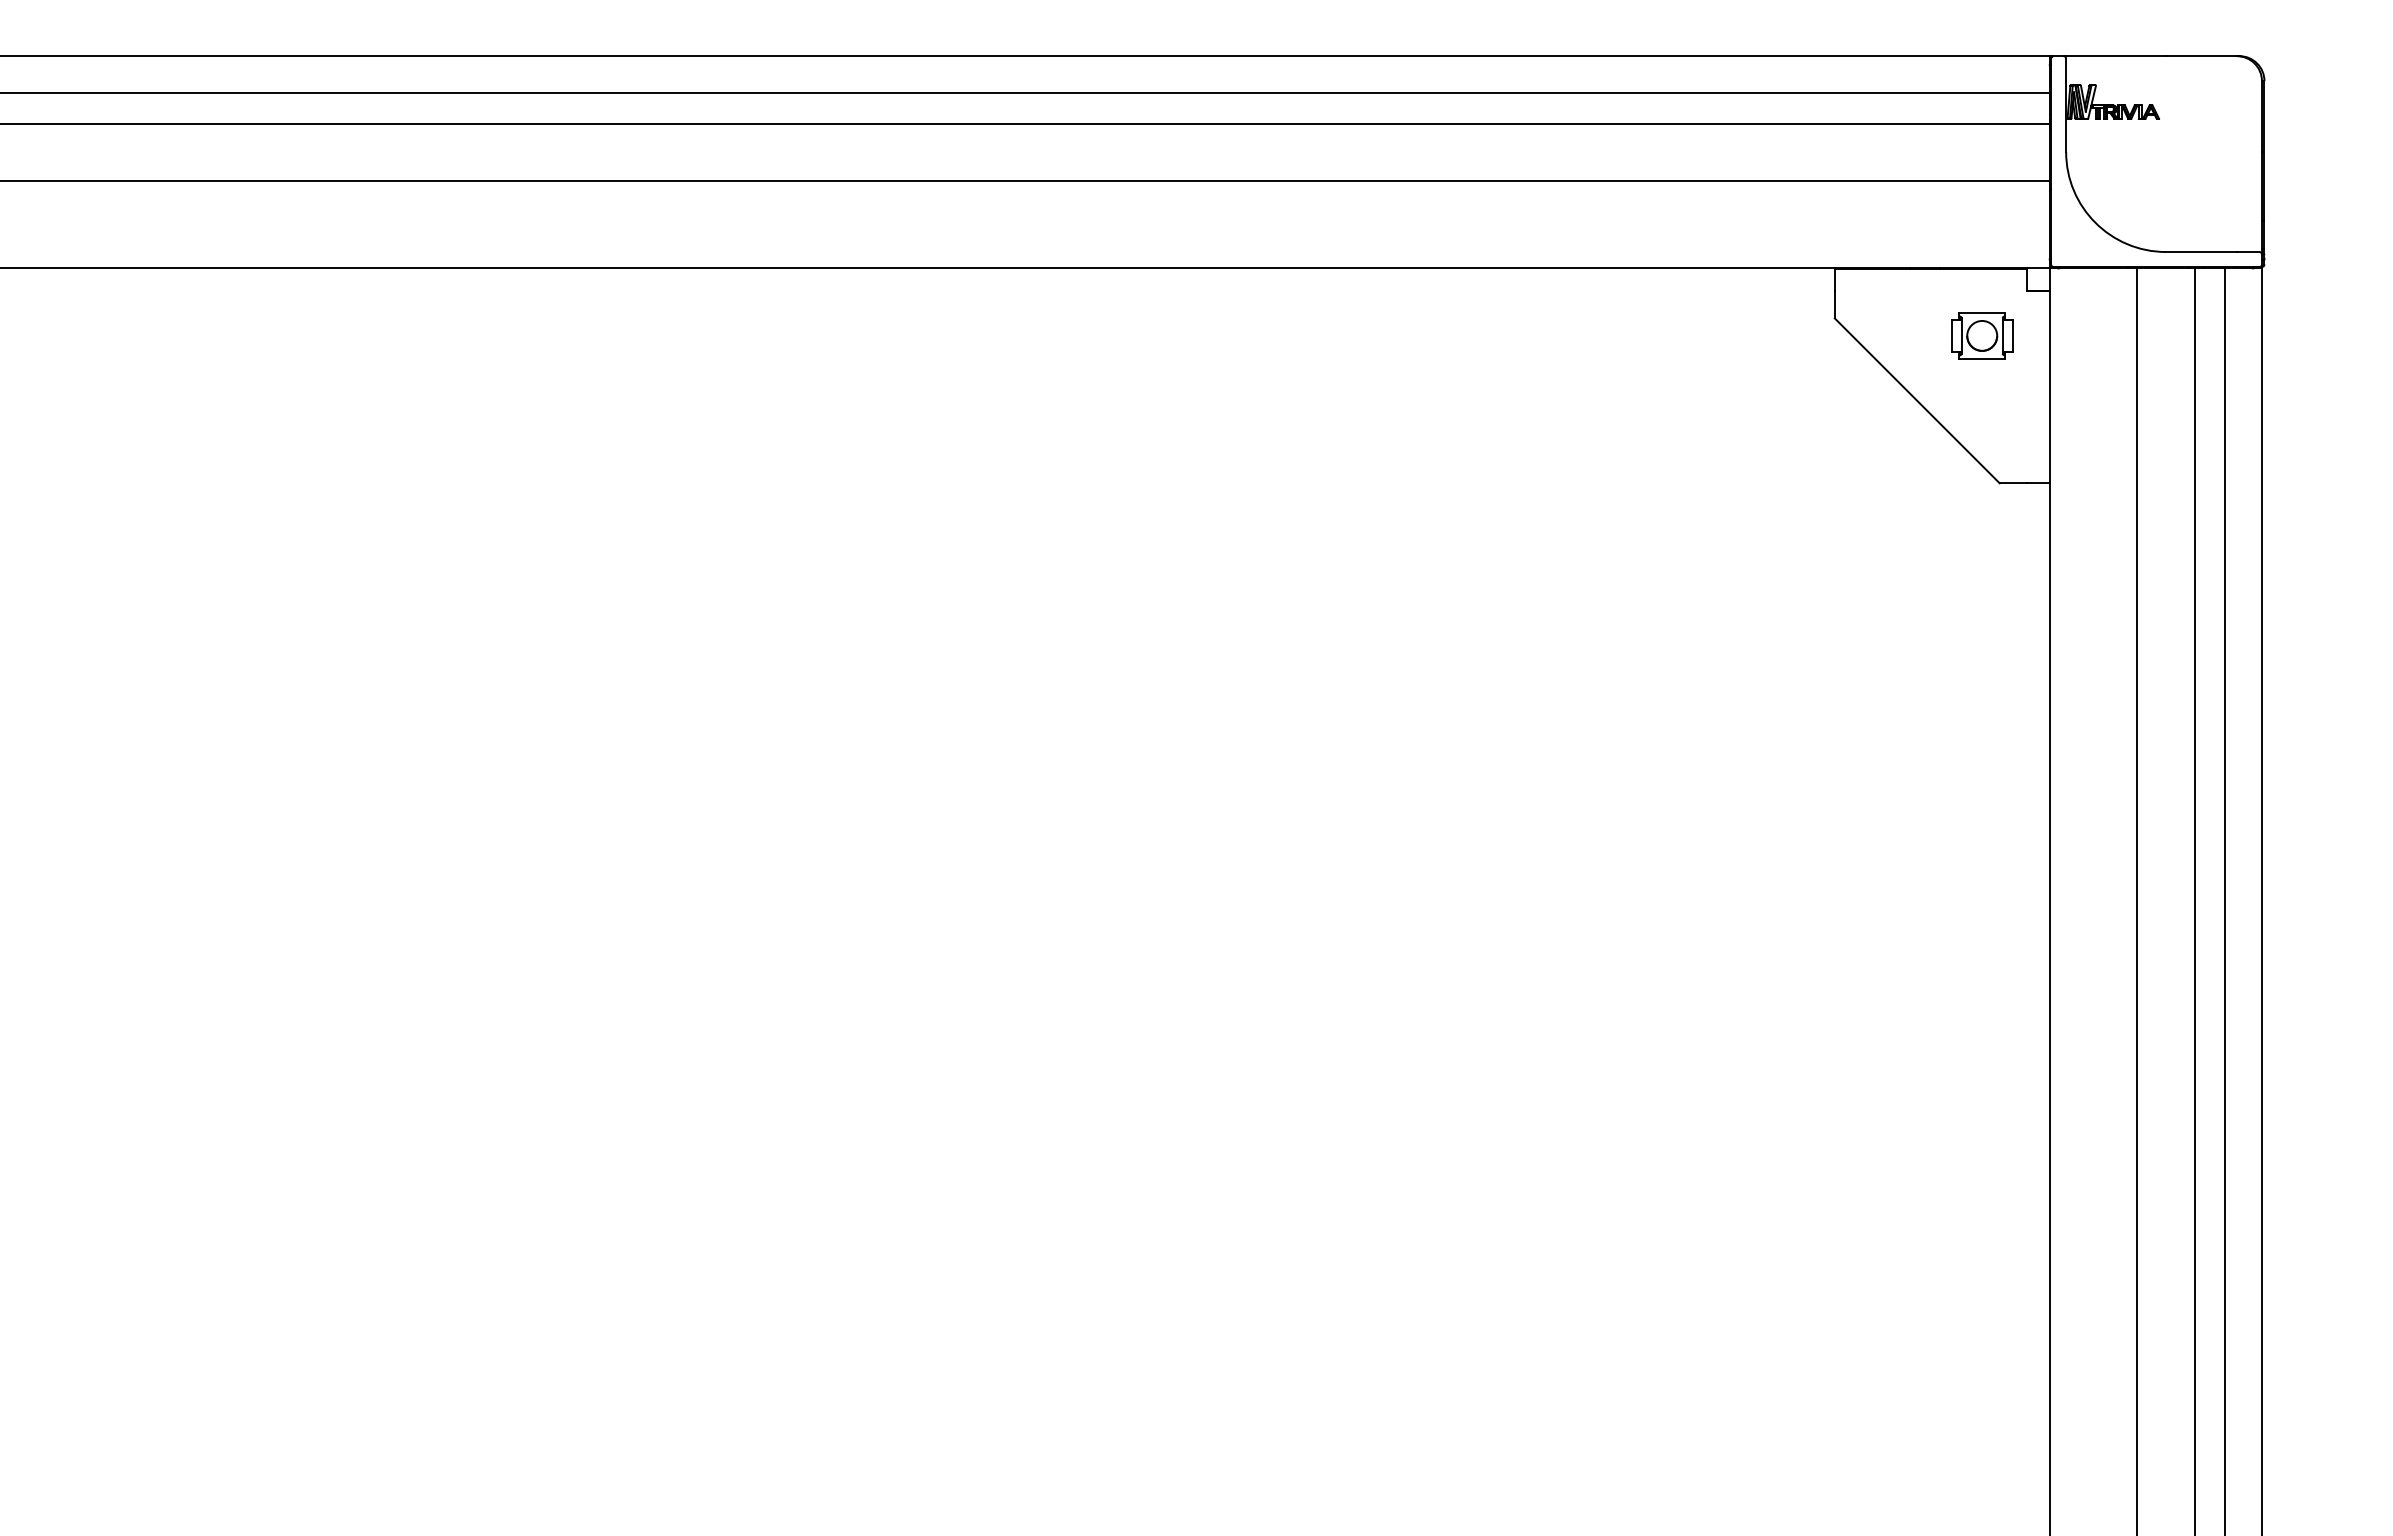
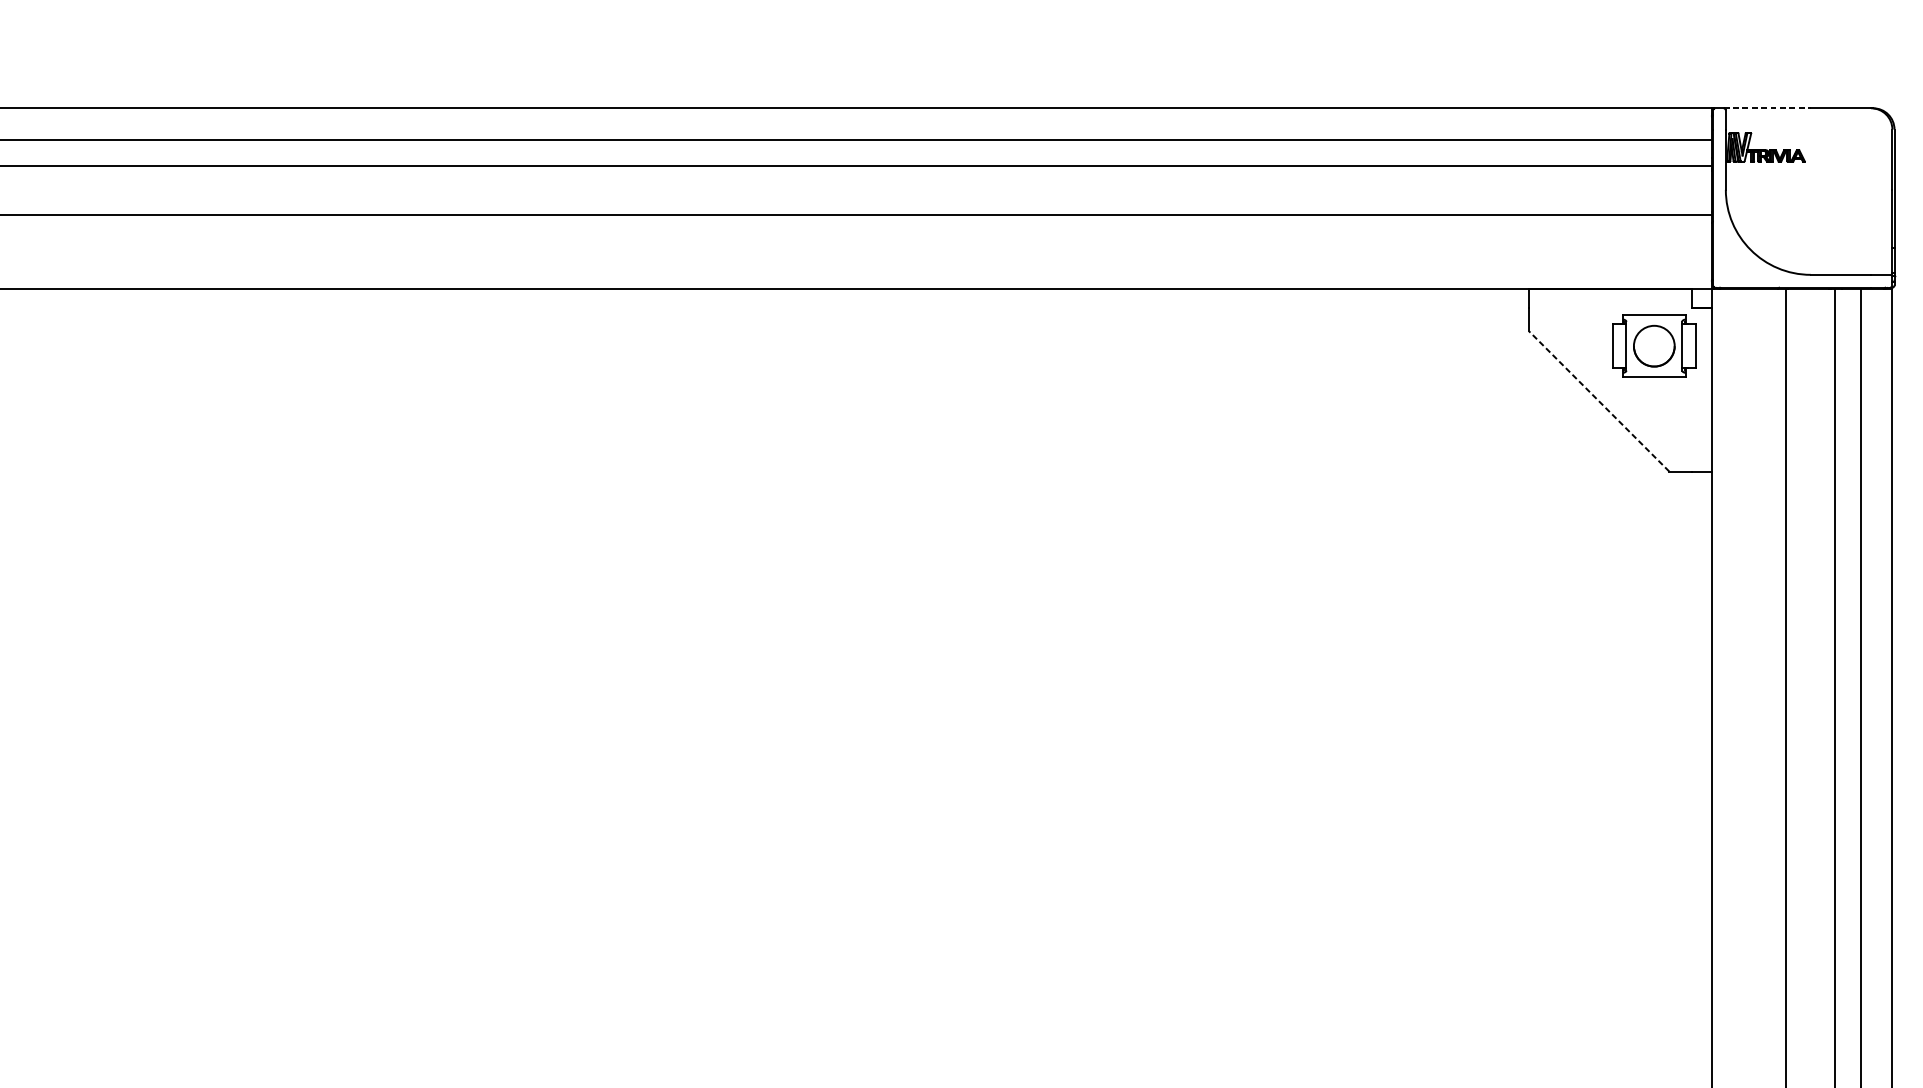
line: (2115, 56) -> (1767, 108), solid -> dashed
part: (1982, 335) -> (1654, 345), size x1.6
line: (1917, 400) -> (1599, 401), solid -> dashed

